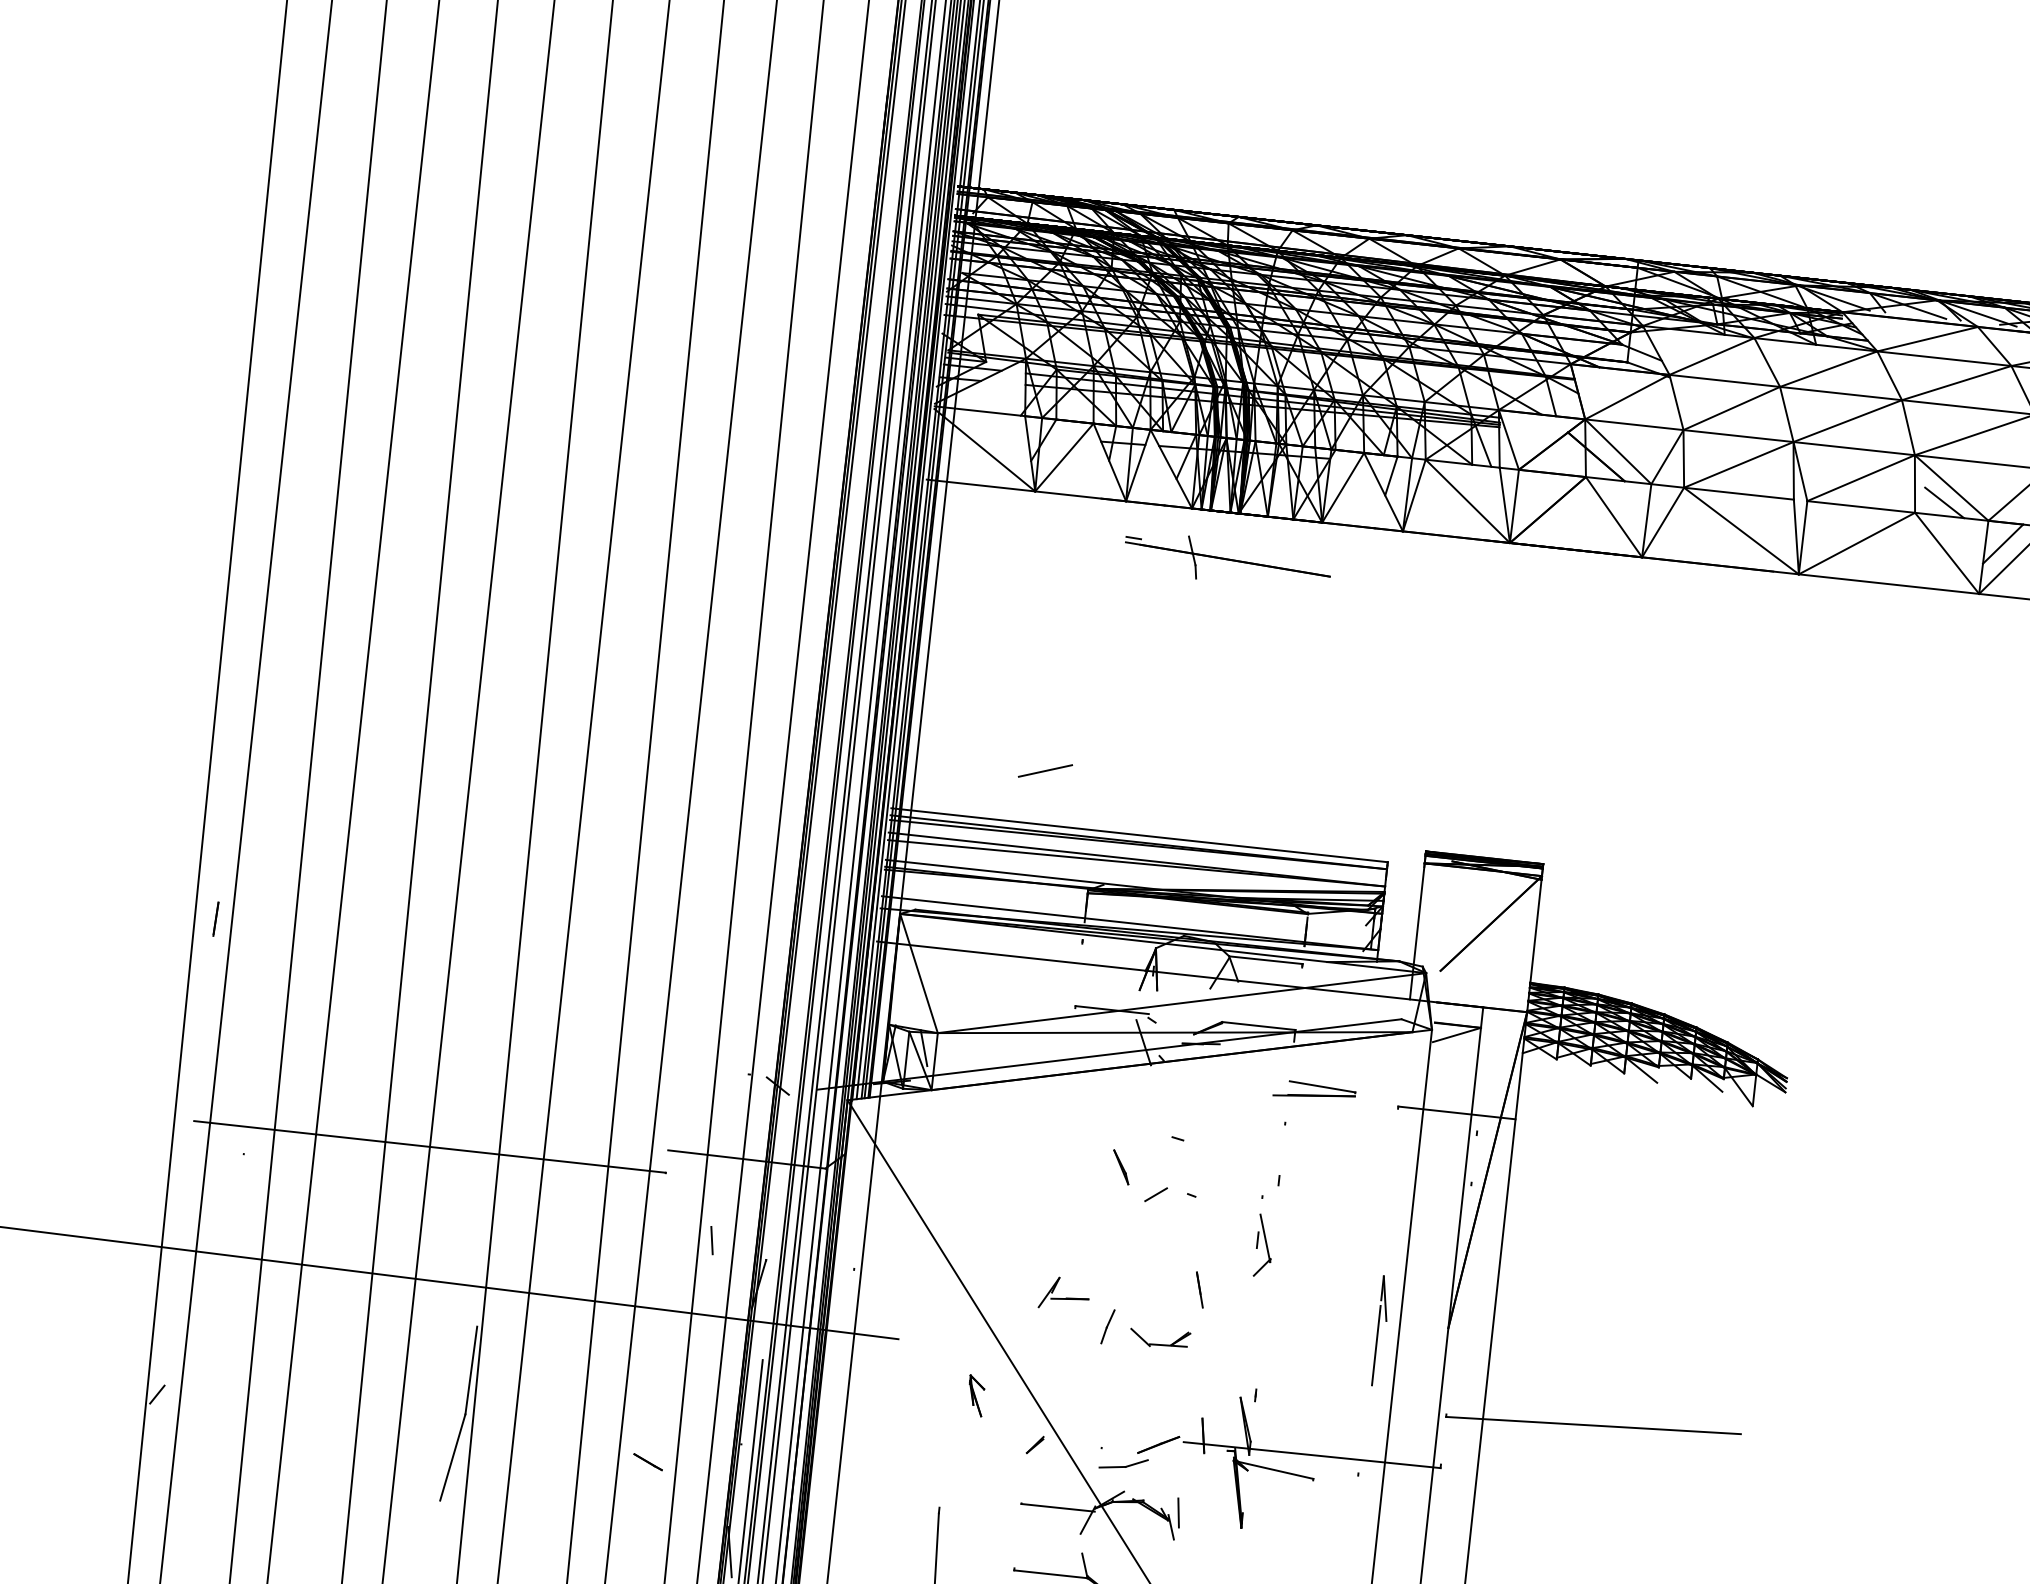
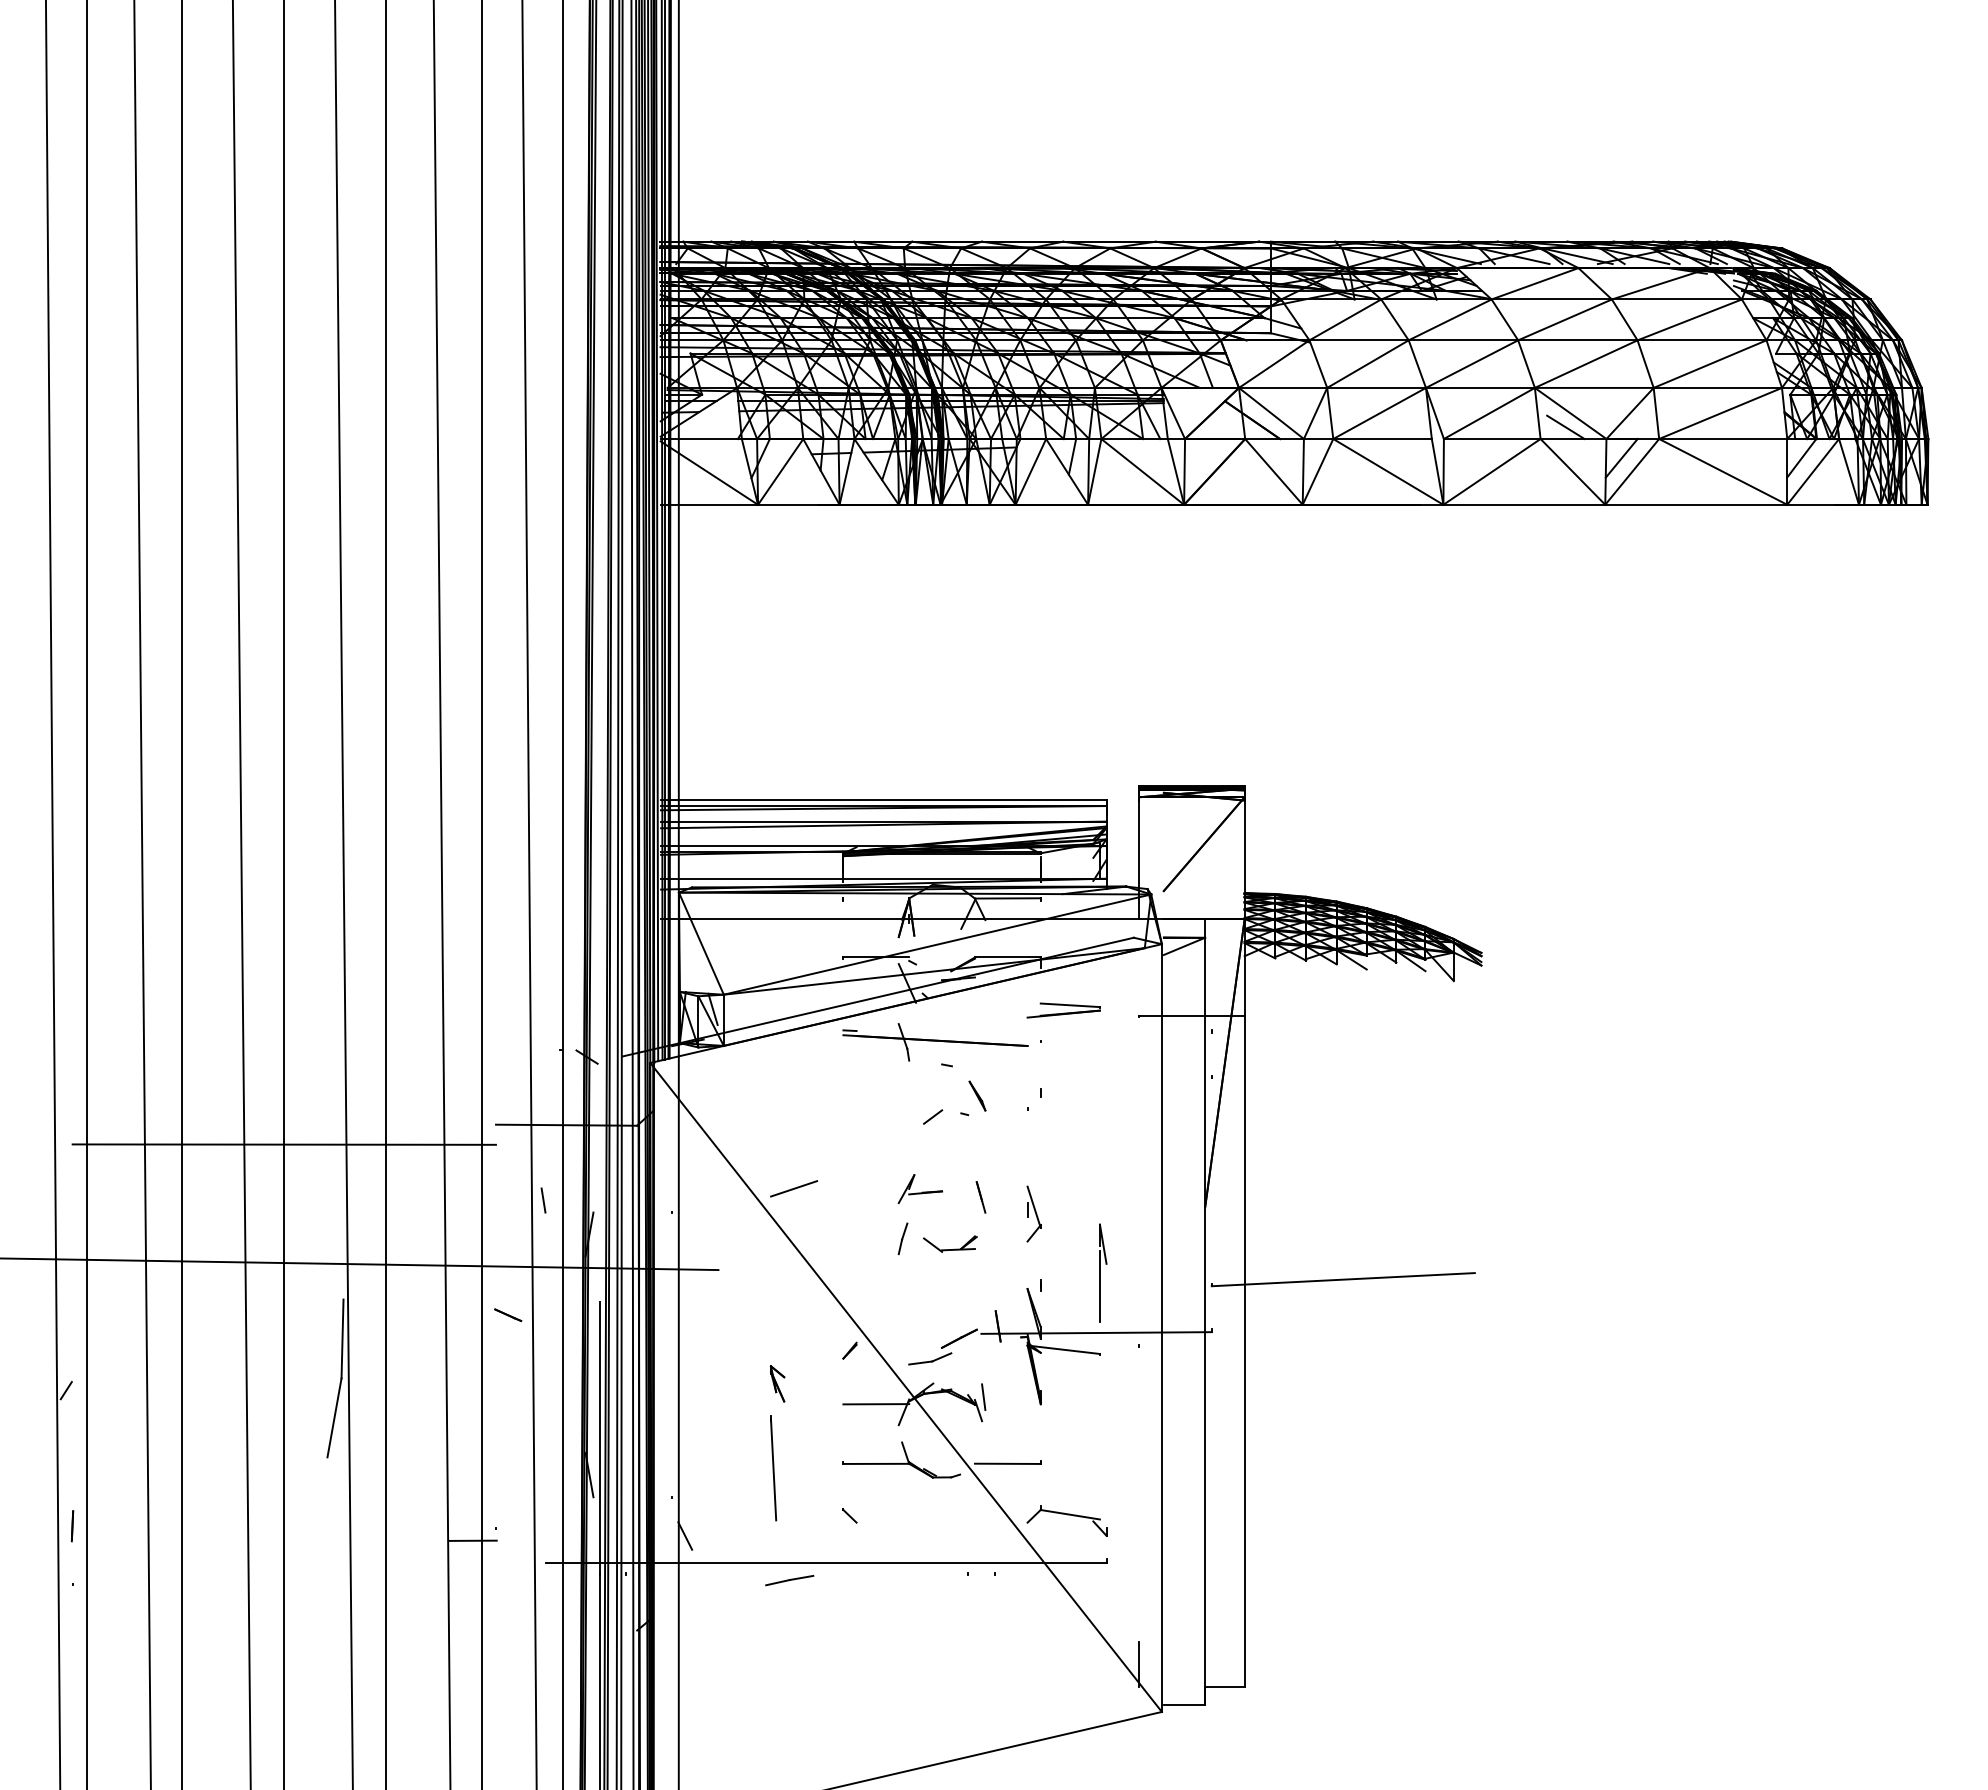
part: (1227, 561) -> (935, 1042), moved
line: (1045, 770) -> (794, 1188), moved
line: (215, 919) -> (72, 1526), moved
line: (1121, 1166) -> (977, 1095), moved
part: (1263, 1245) -> (1033, 1213), moved
part: (1063, 1293) -> (919, 1188), moved
part: (1382, 1330) -> (1103, 1272), moved
part: (975, 1395) -> (777, 1383), moved
line: (648, 1462) -> (508, 1315), moved

